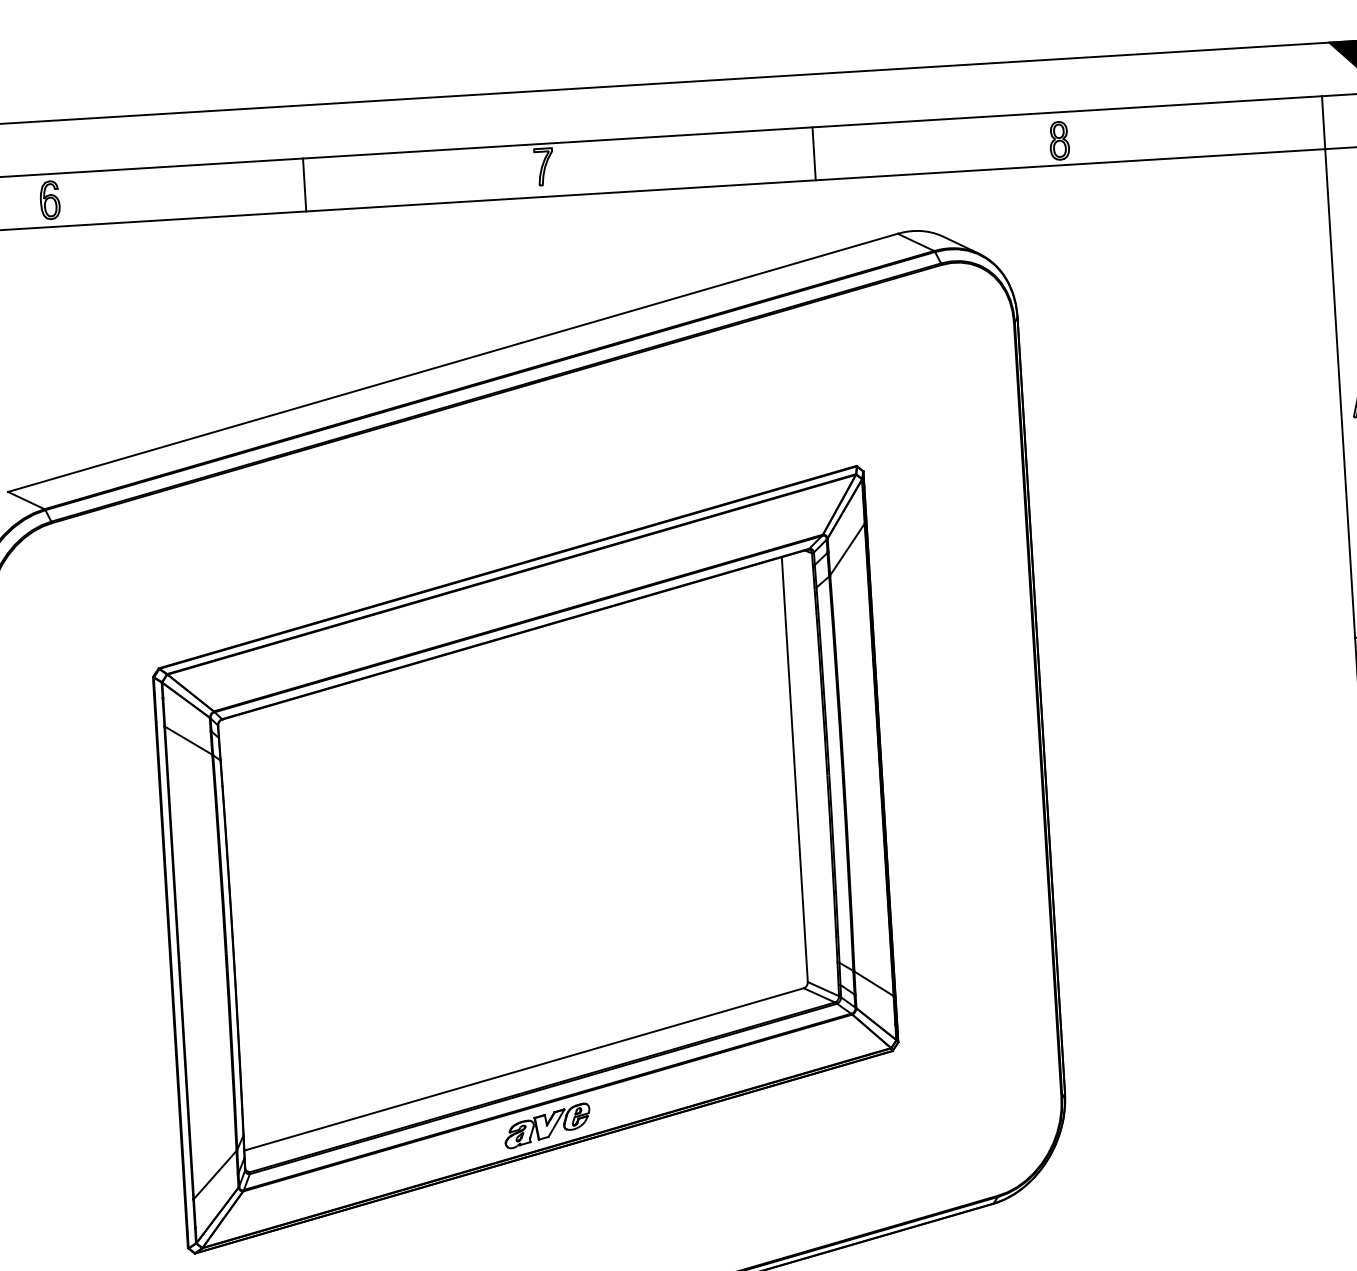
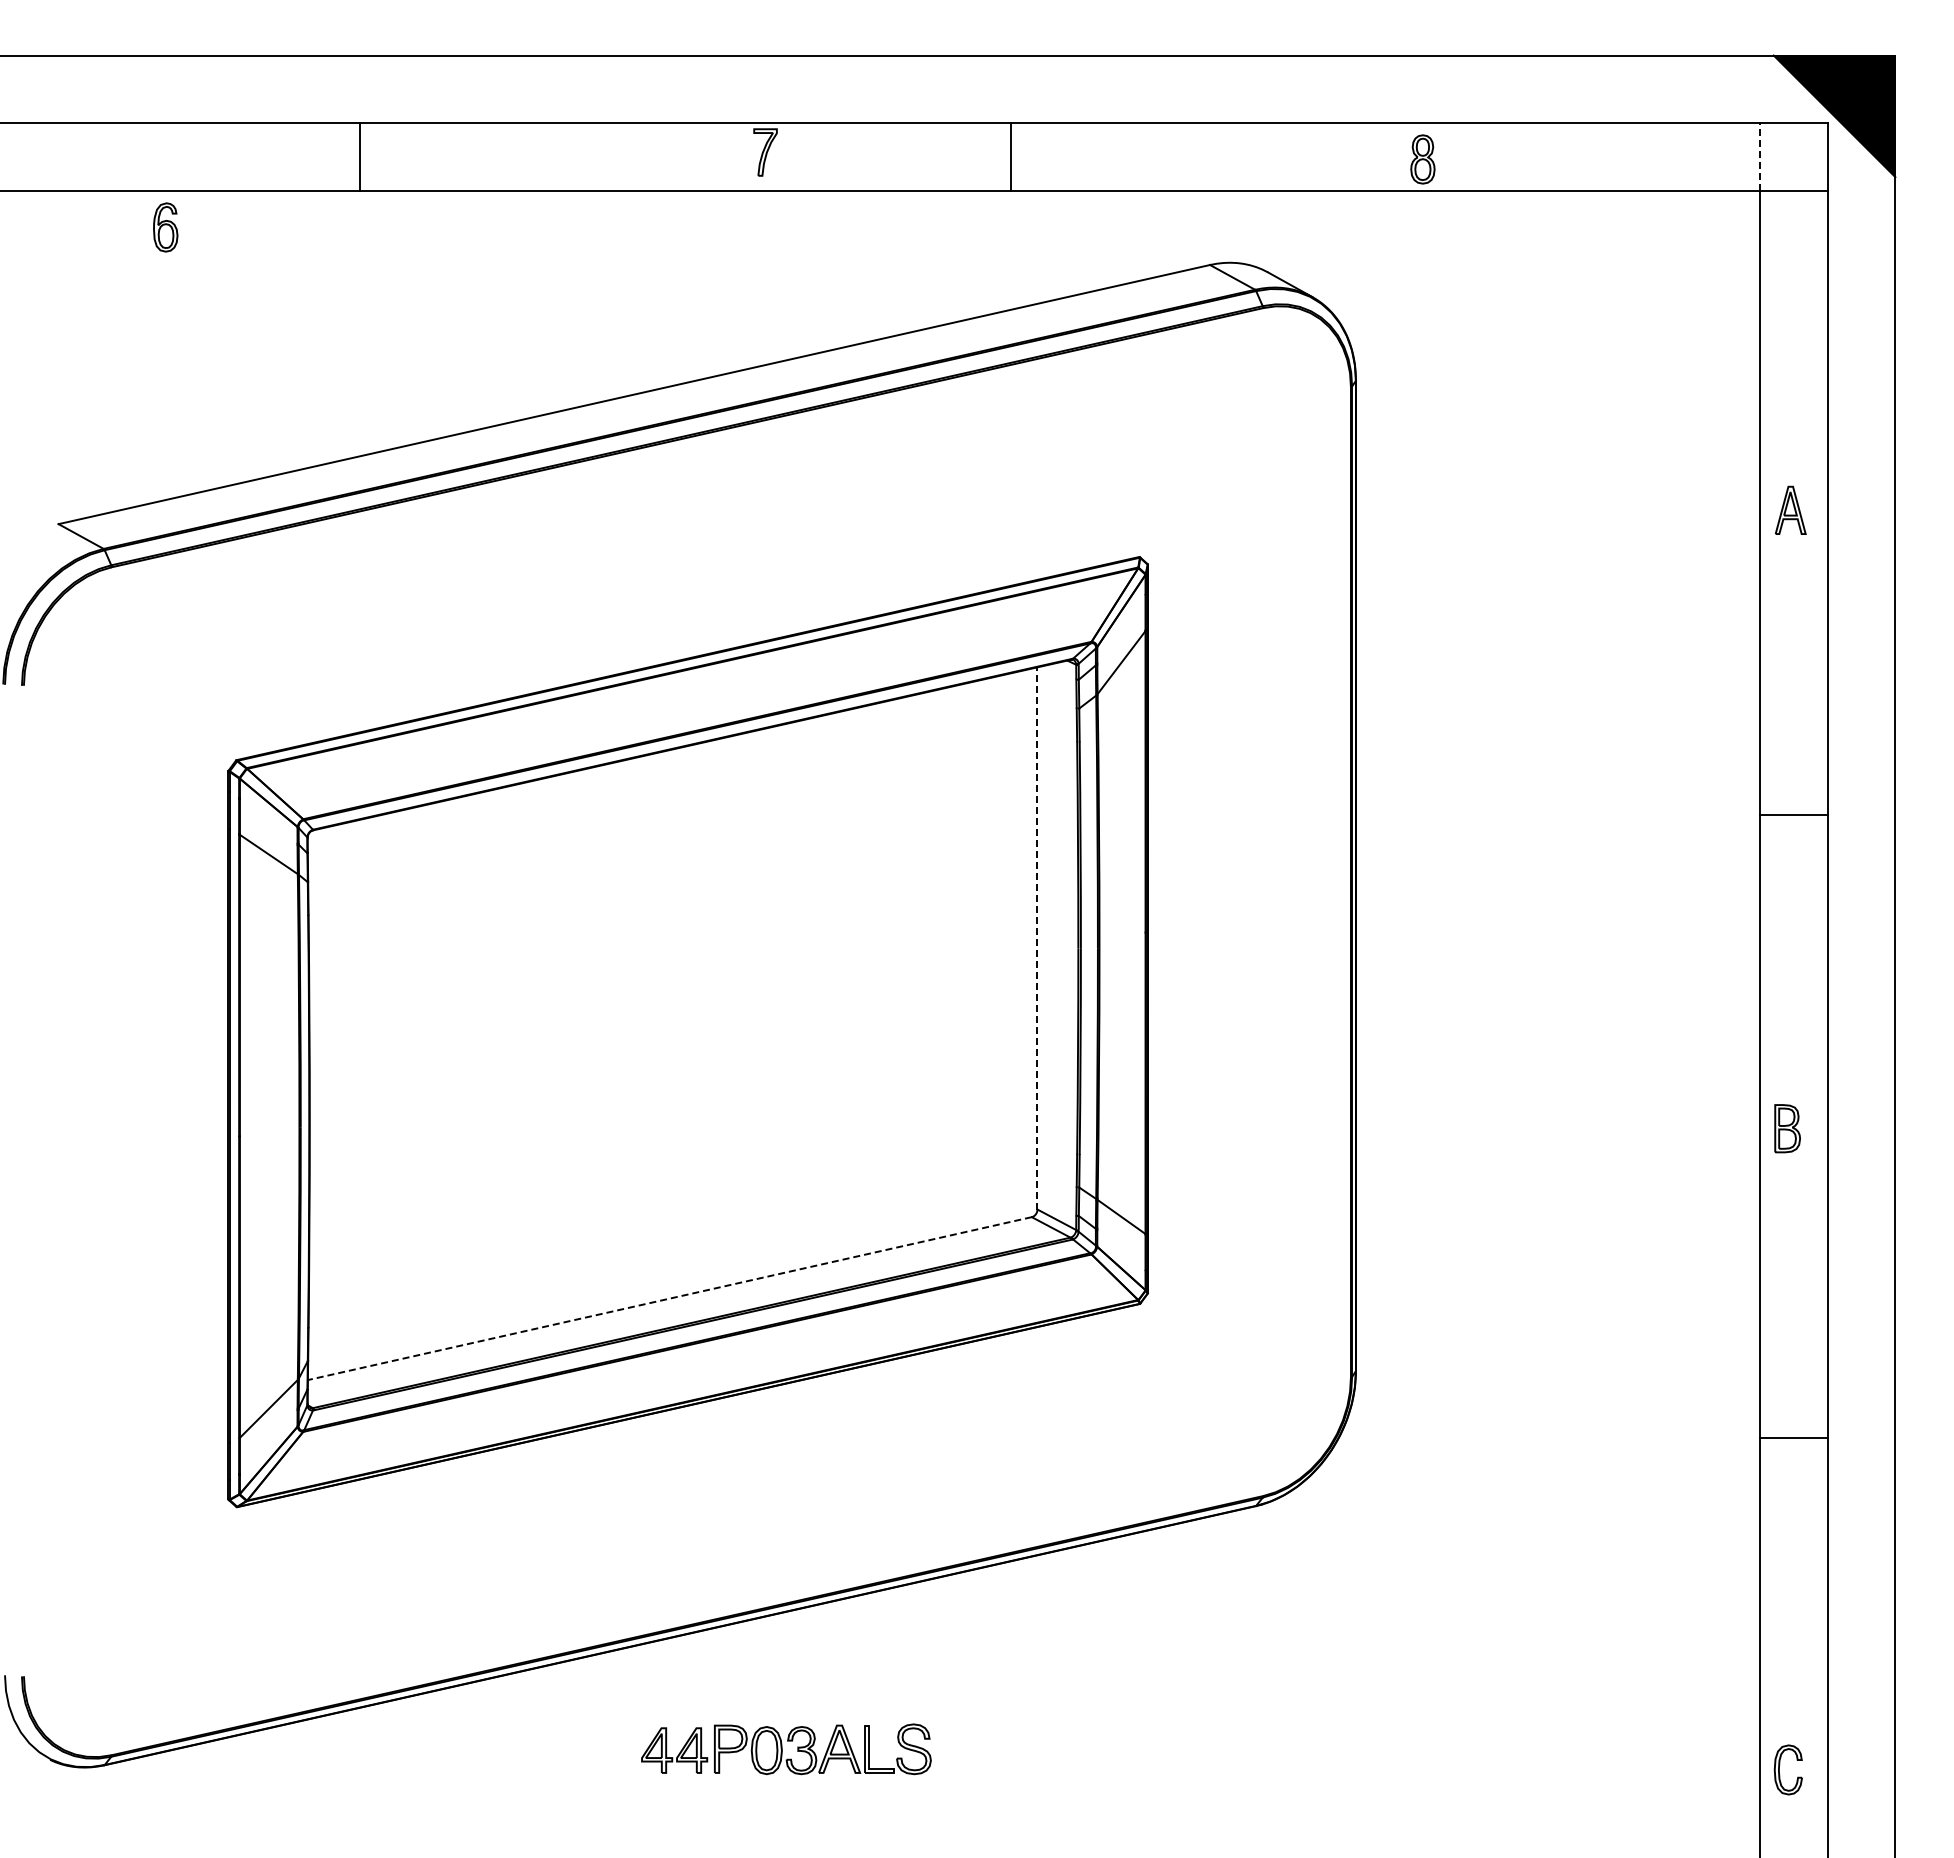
line: (1323, 122) -> (1760, 156), solid -> dashed
line: (813, 153) -> (1010, 156), moved
line: (304, 184) -> (359, 156), moved
part: (49, 200) -> (165, 227), moved
line: (794, 768) -> (1037, 937), solid -> dashed
line: (523, 1069) -> (669, 1298), solid -> dashed
part: (546, 1125) -> (694, 1371), removed

